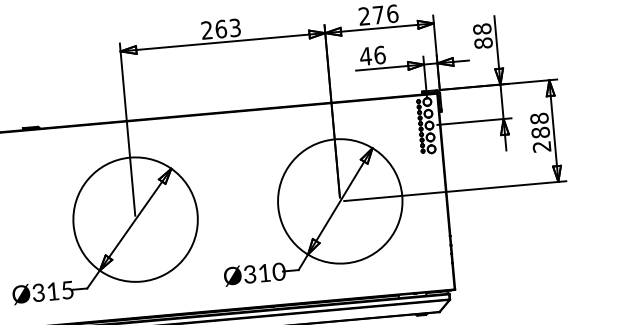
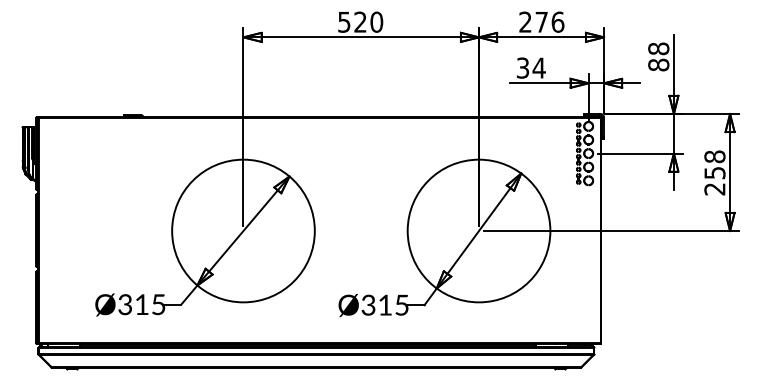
text: (221, 28) -> (360, 21), 263 -> 520
text: (372, 55) -> (530, 67), 46 -> 34
text: (540, 132) -> (714, 172), 288 -> 258
text: (278, 271) -> (401, 304), Ø310 -> Ø315

